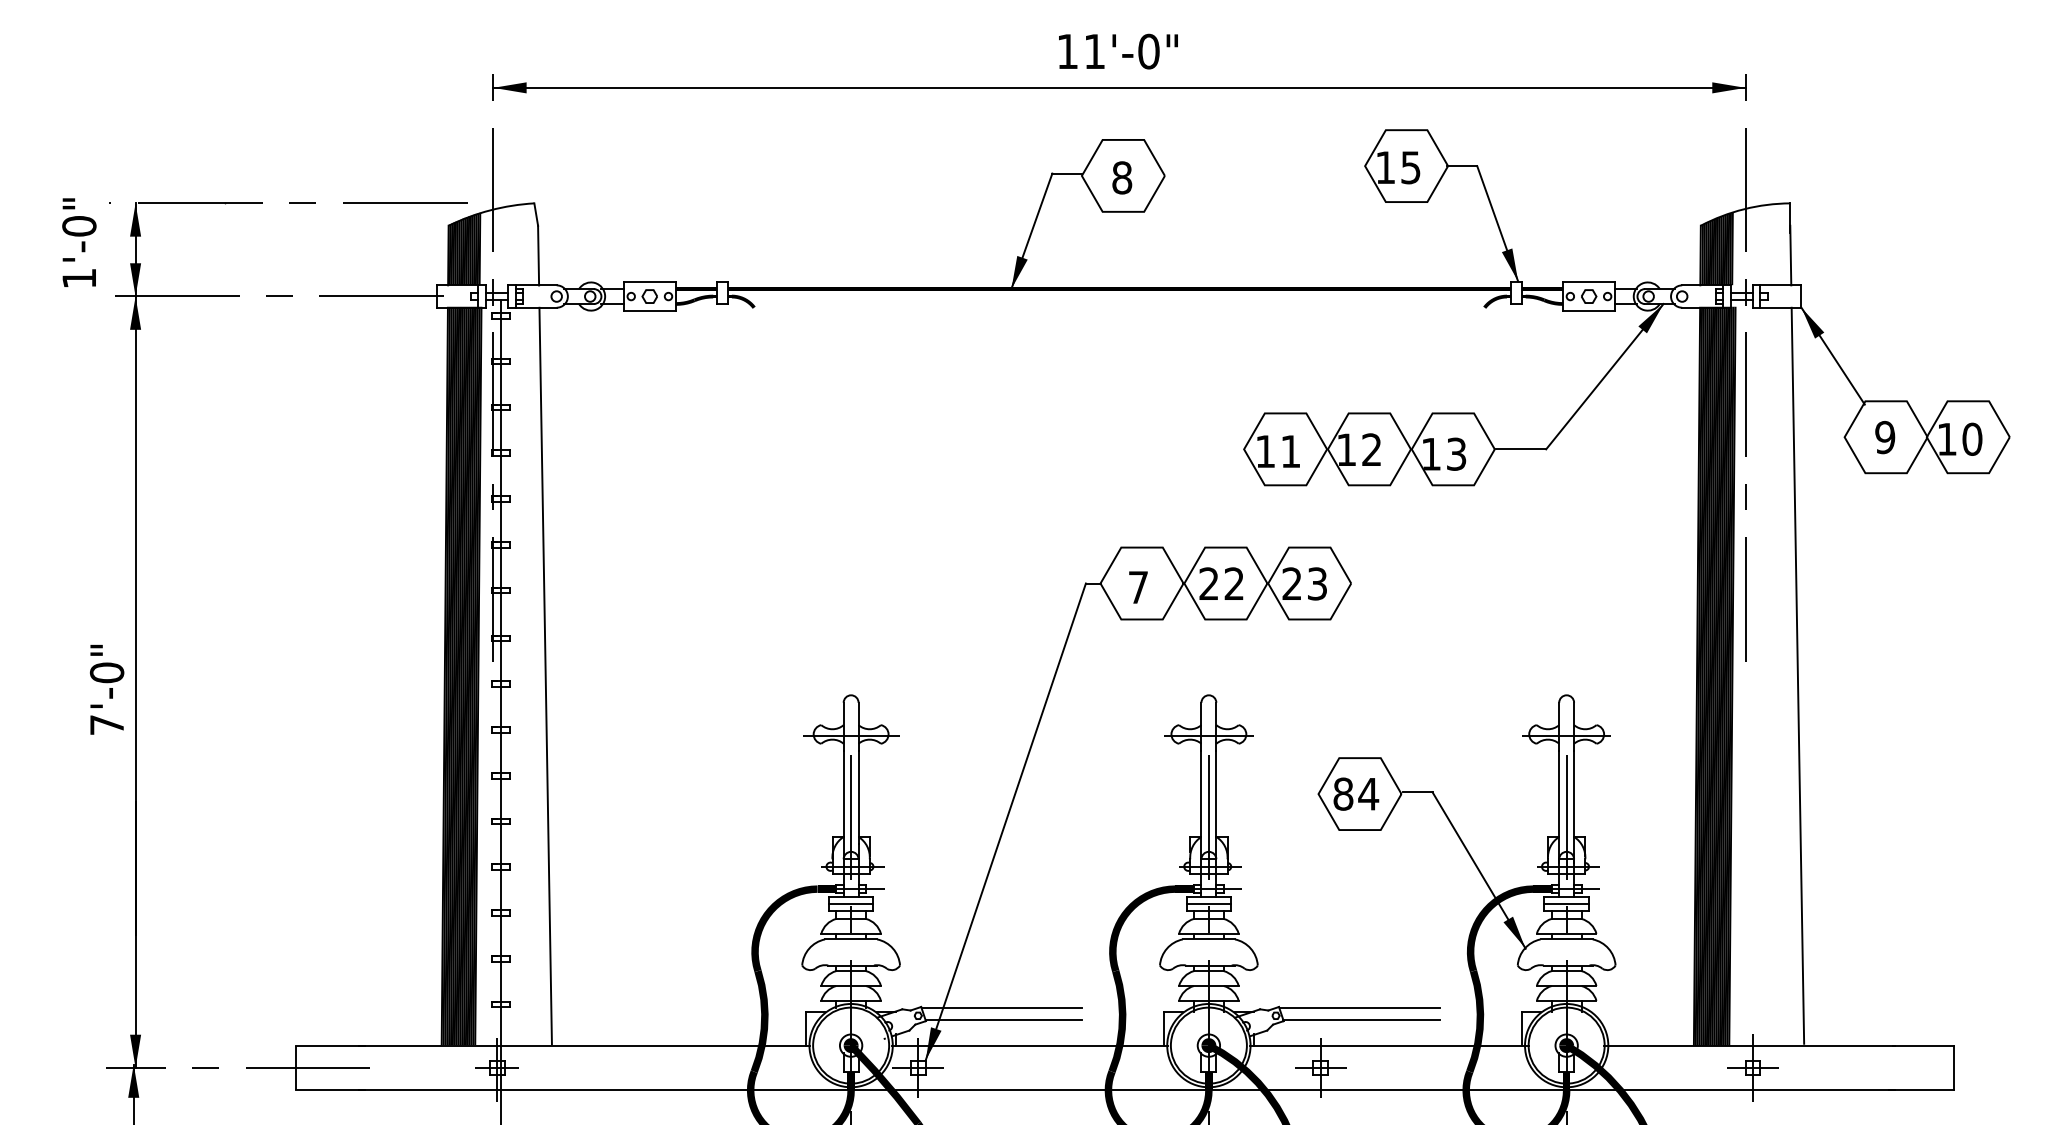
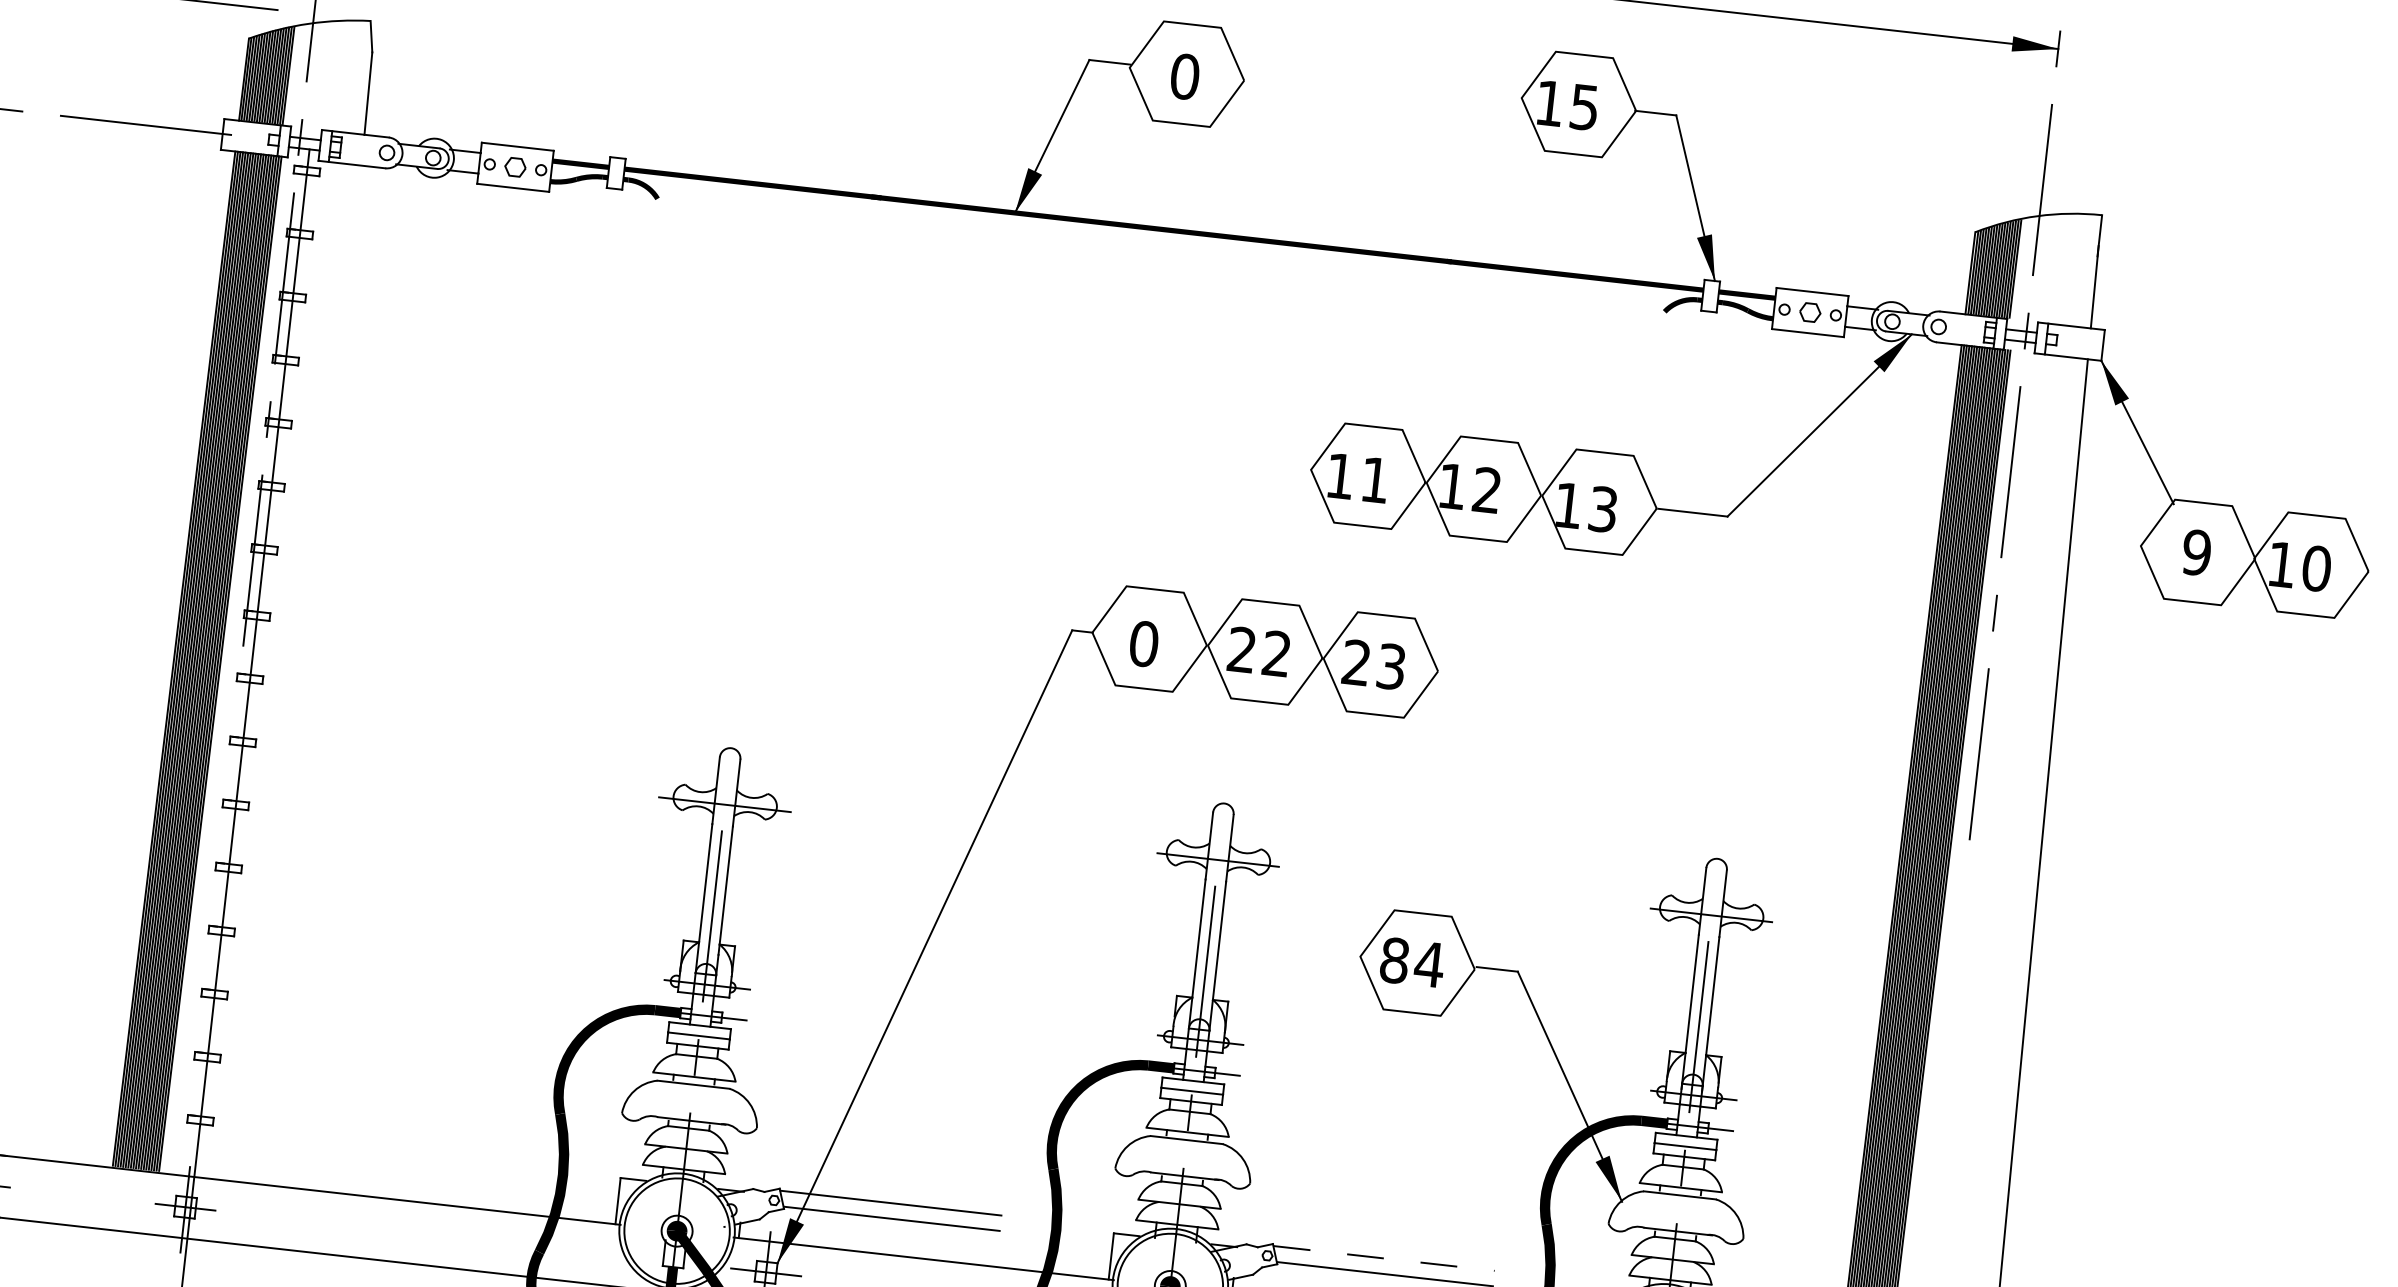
text: (1122, 177) -> (1185, 76), 8 -> 0
text: (1138, 587) -> (1144, 643), 7 -> 0
line: (545, 675) -> (312, 673), removed
line: (1360, 1008) -> (1385, 1258), solid -> dashed

